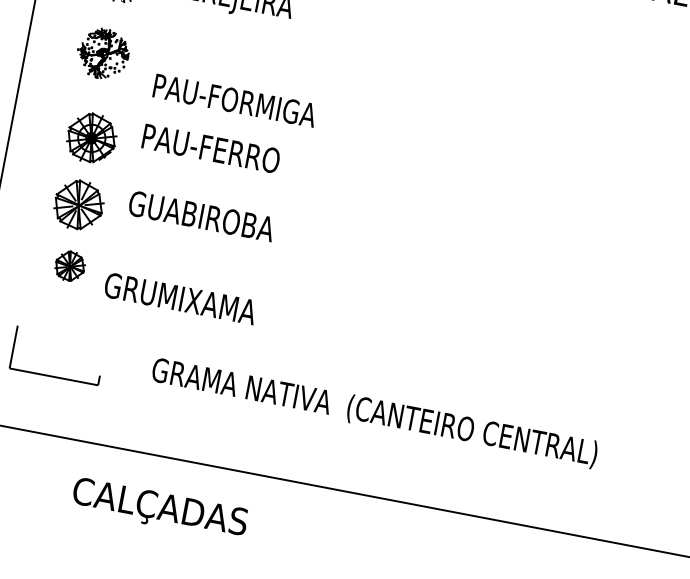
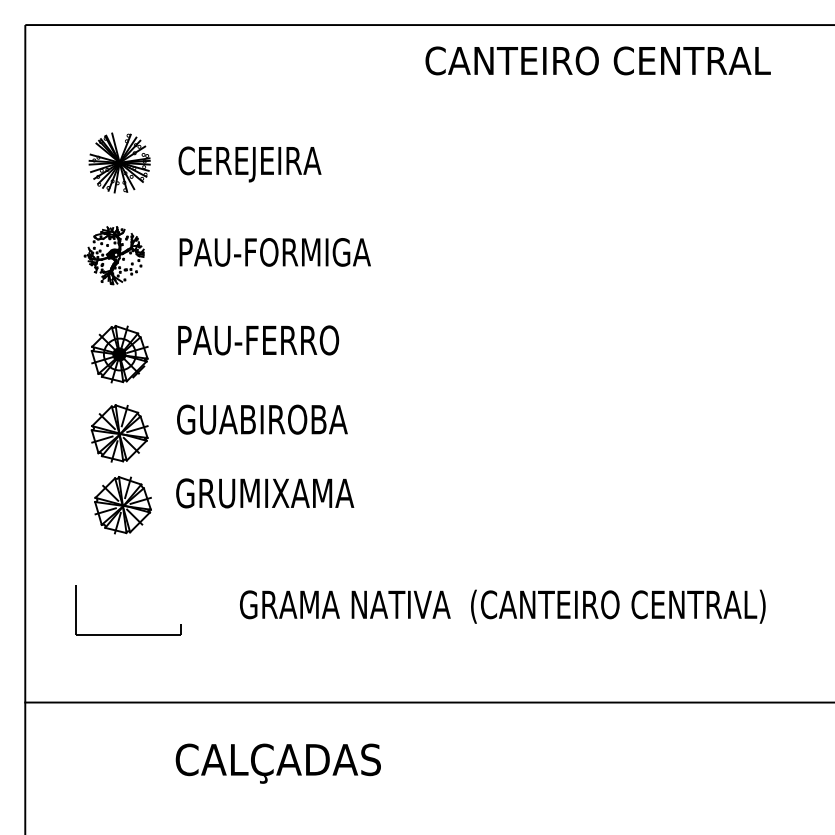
text: (234, 100) -> (274, 252), moved
part: (69, 266) -> (122, 505), size x1.67
text: (180, 298) -> (265, 493), moved

